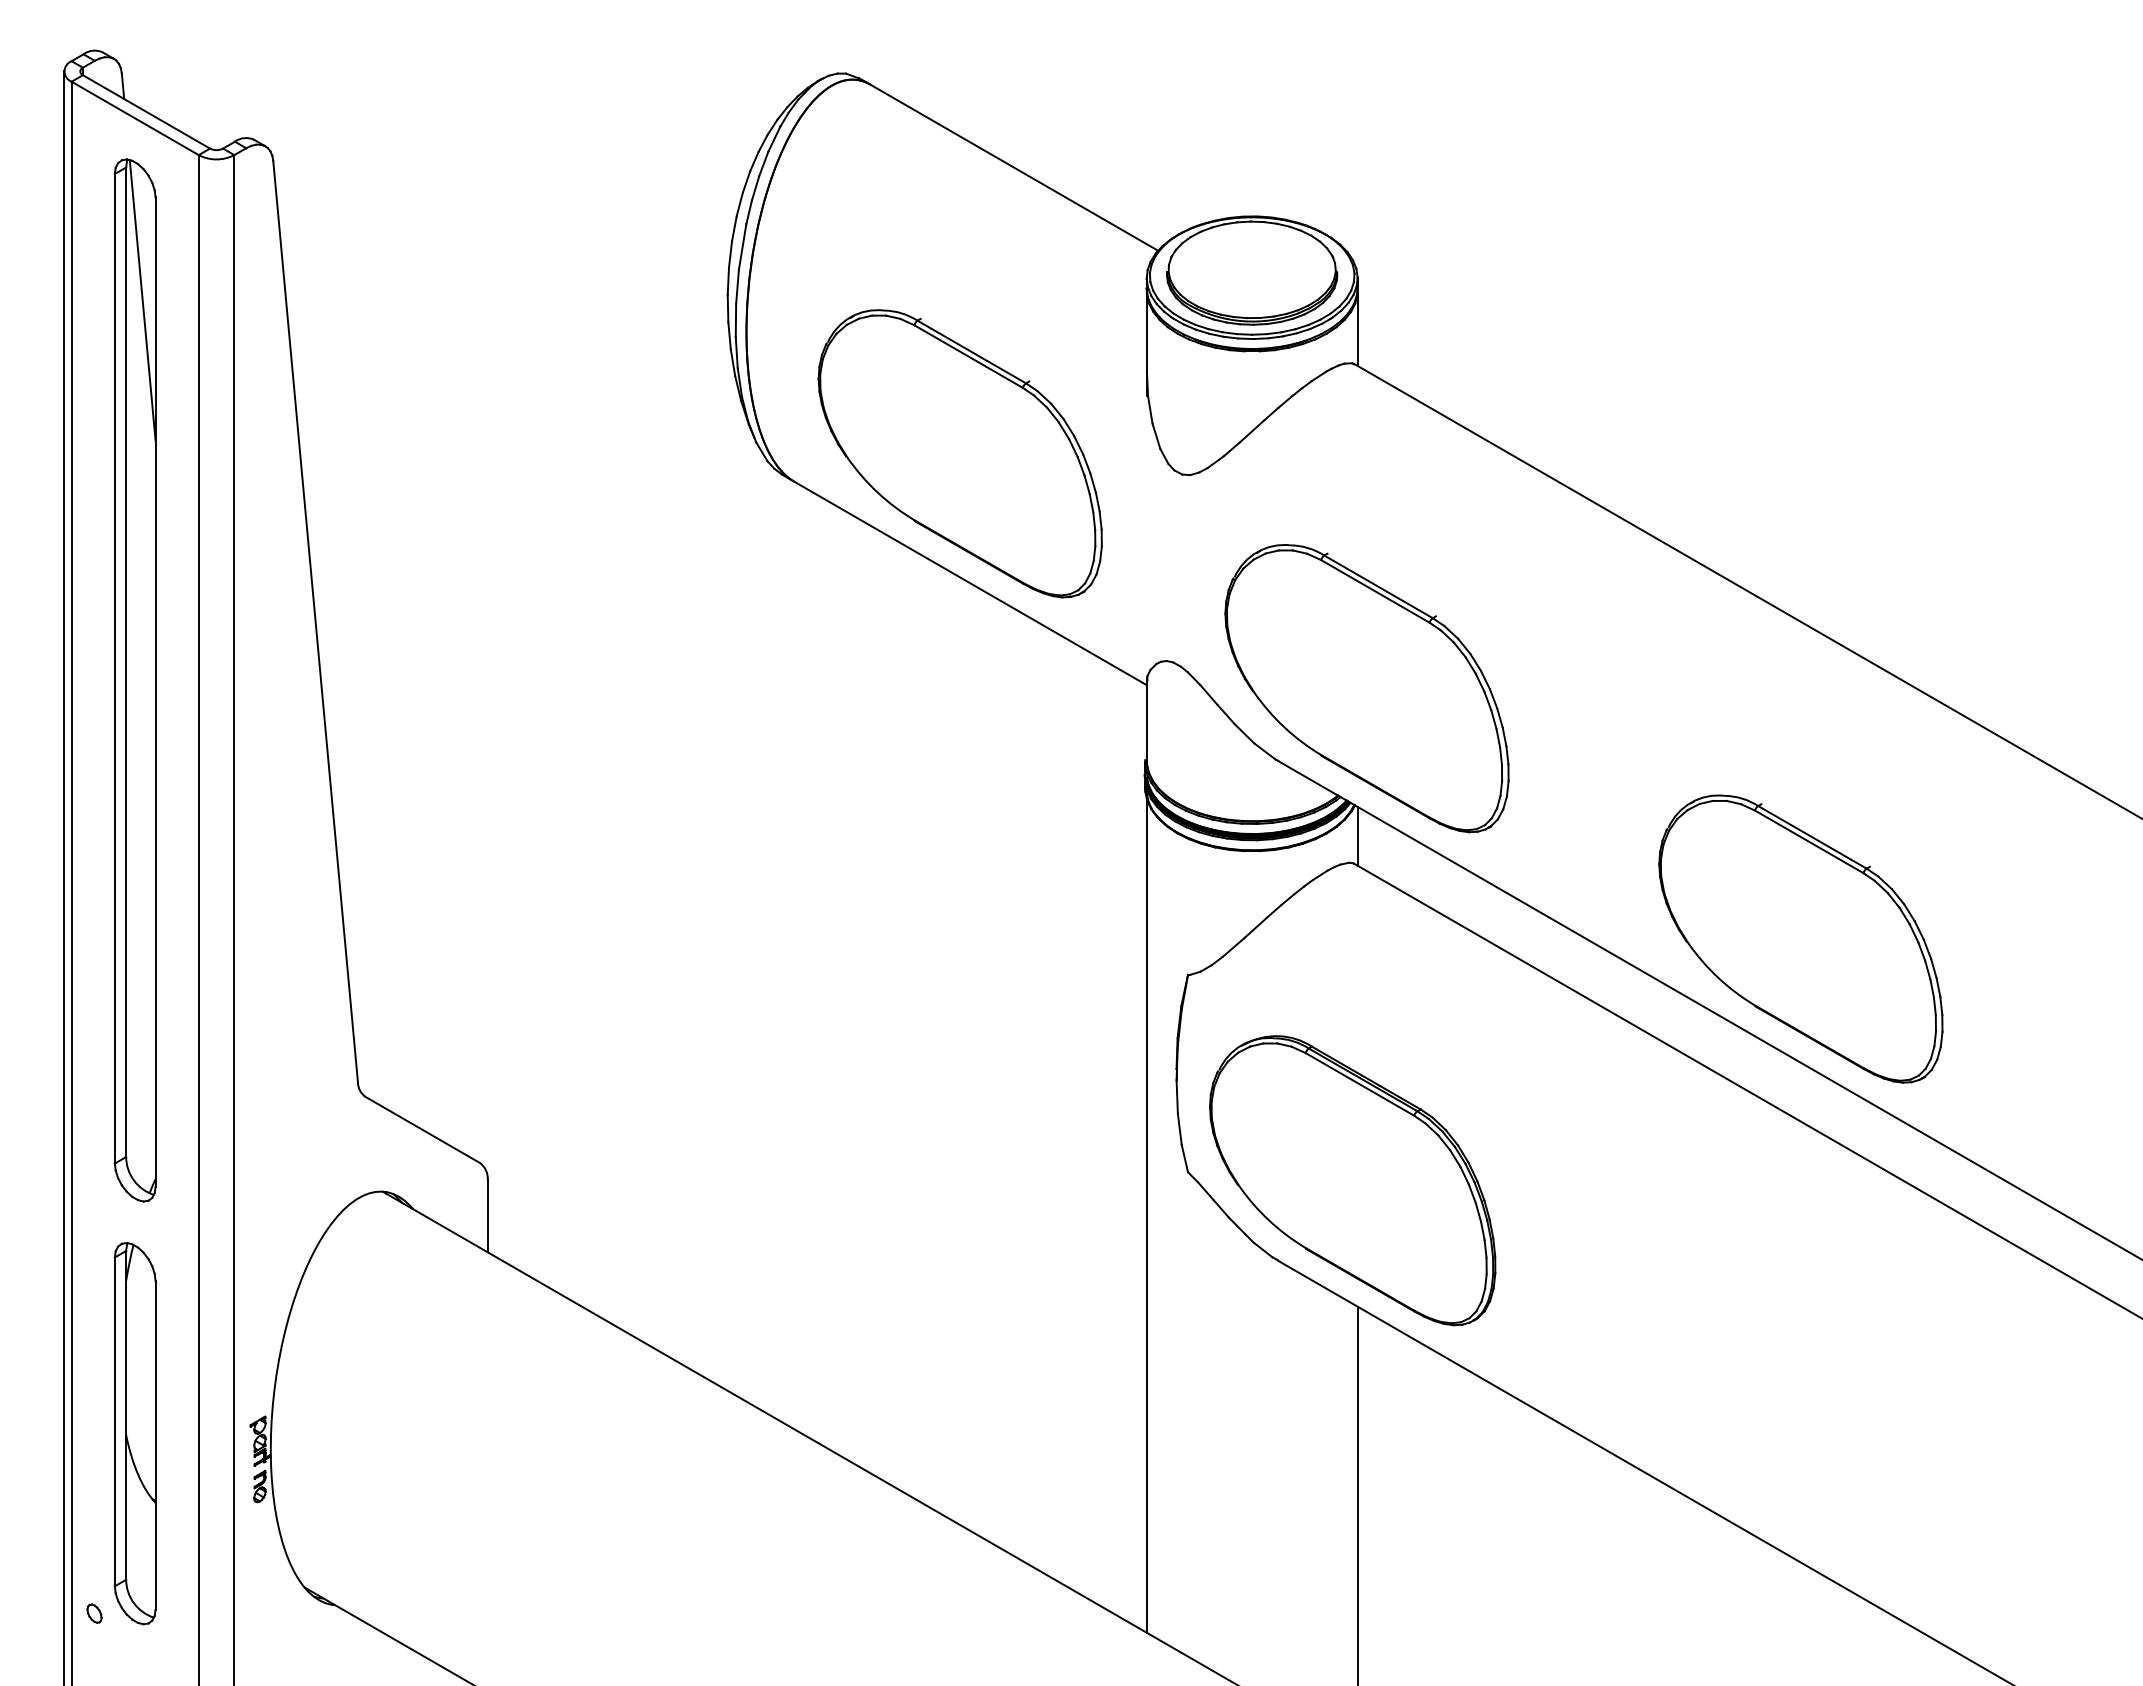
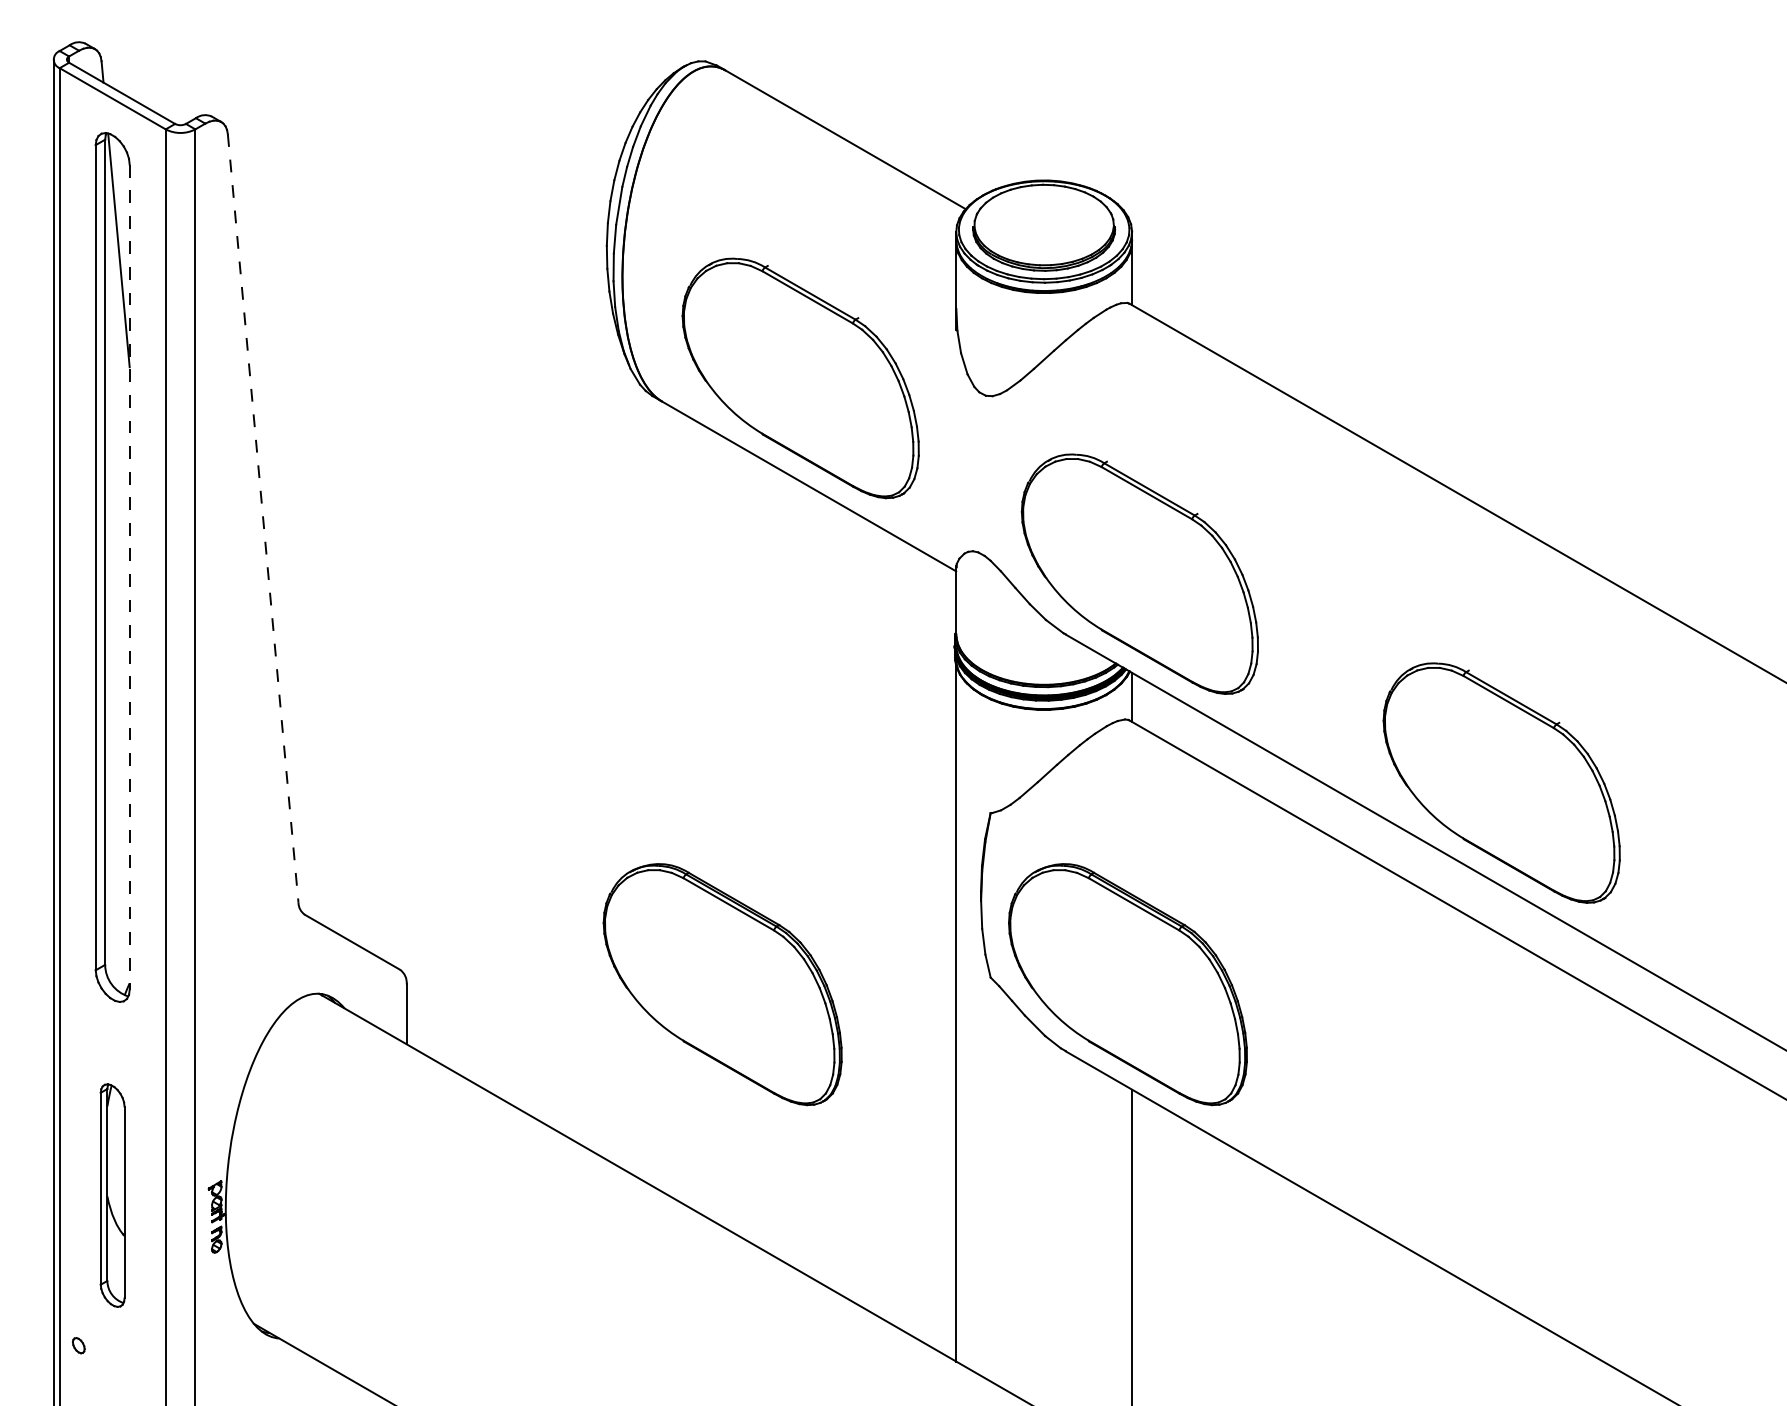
line: (315, 621) -> (263, 518), solid -> dashed
line: (155, 692) -> (129, 577), solid -> dashed
part: (866, 1180) -> (722, 984), added
part: (134, 1433) -> (112, 1195), size x0.7

